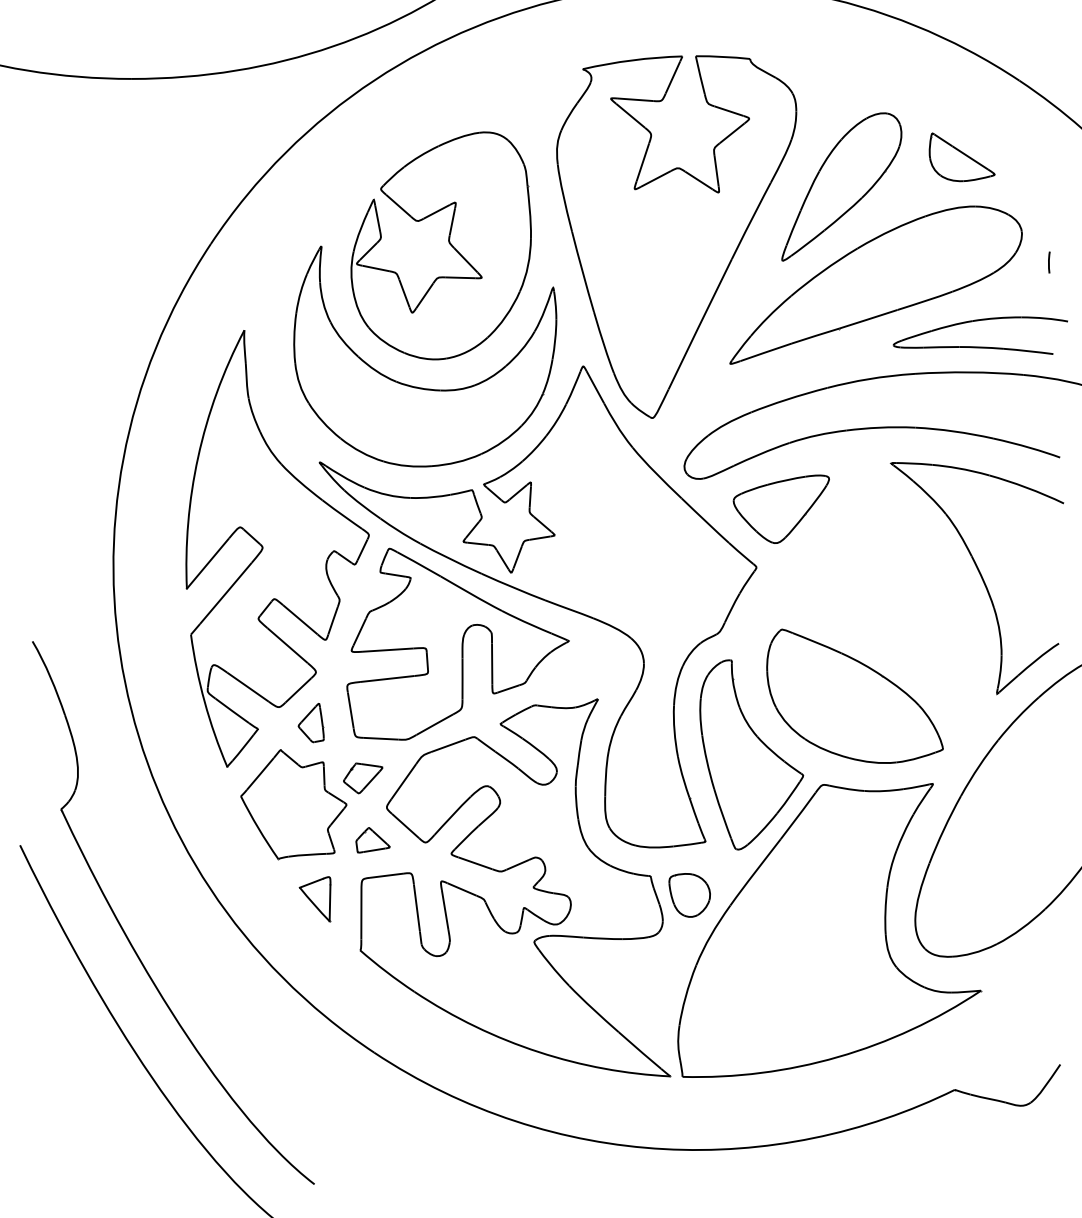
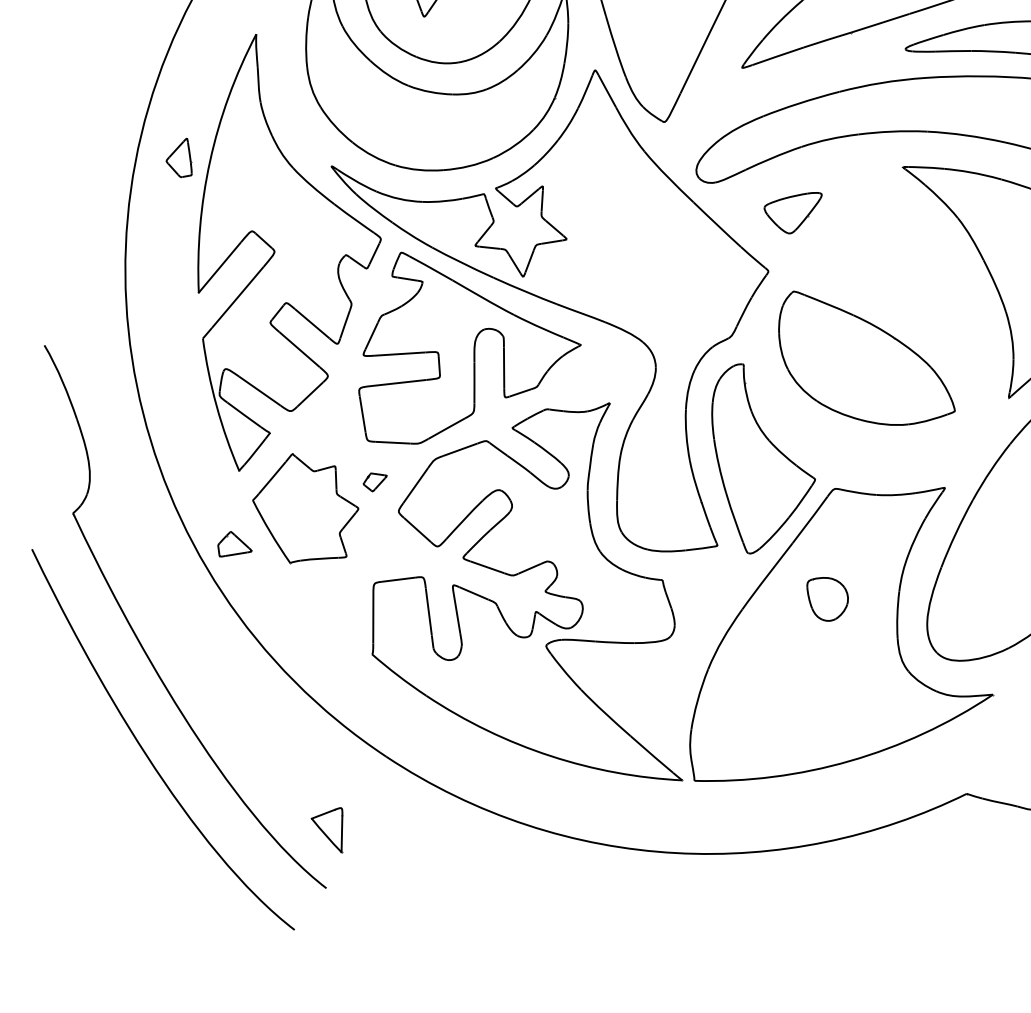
part: (780, 508) -> (792, 212), size x0.6
part: (854, 695) -> (866, 357), moved
part: (310, 723) -> (178, 158), moved
part: (363, 778) -> (375, 482), size x0.6
part: (372, 840) -> (234, 544), moved
part: (689, 895) -> (827, 599), moved
part: (314, 899) -> (326, 830), moved

